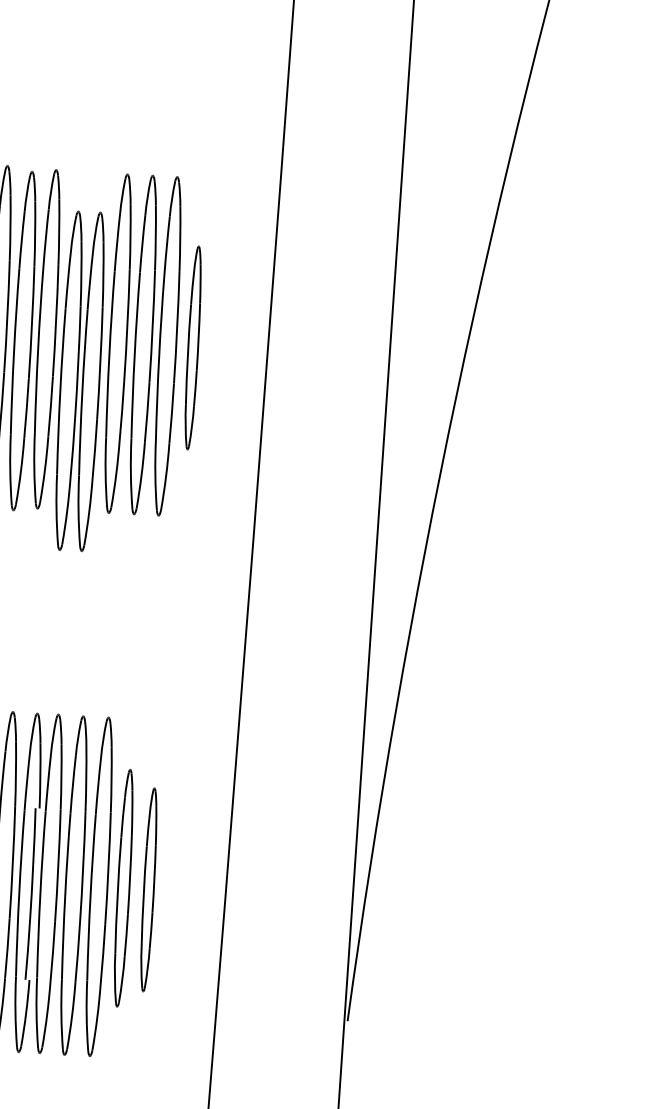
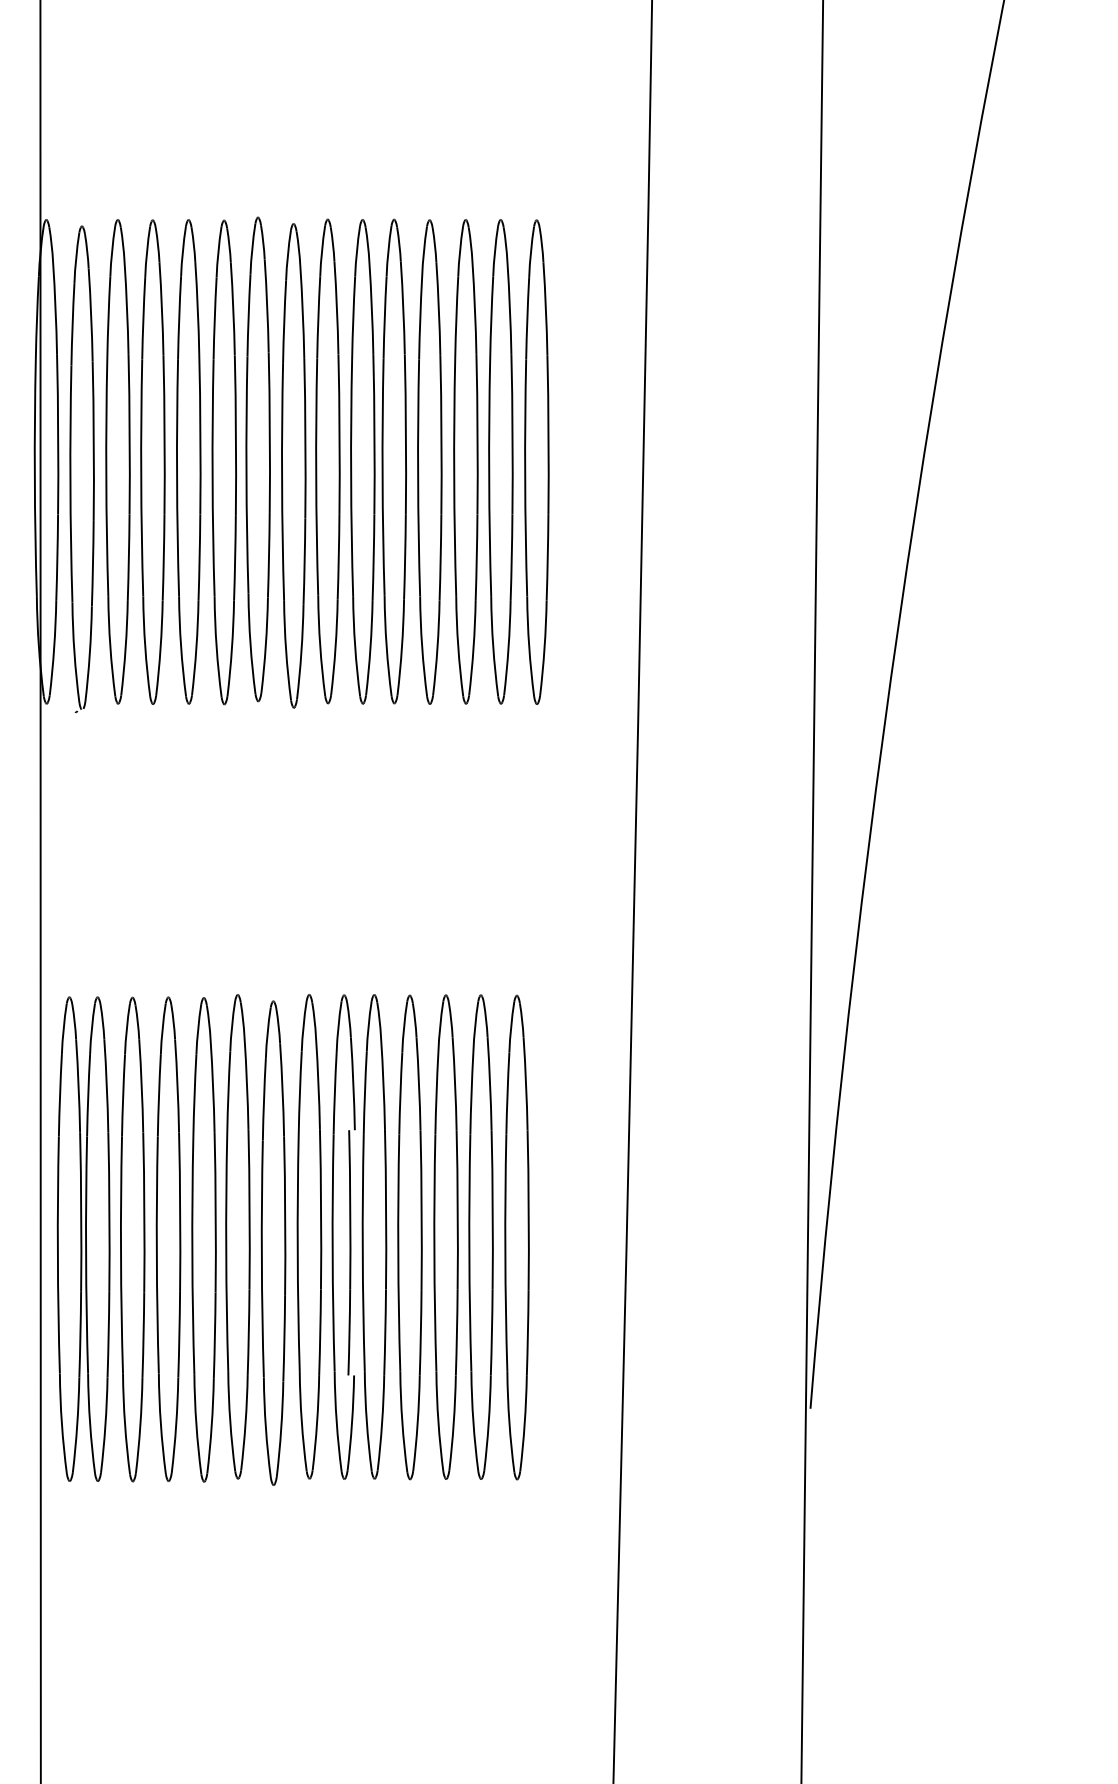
part: (192, 347) -> (536, 461), size x1.67
part: (80, 381) -> (378, 461), moved
part: (123, 887) -> (480, 1236), size x1.43
part: (148, 889) -> (516, 1237), size x1.67

